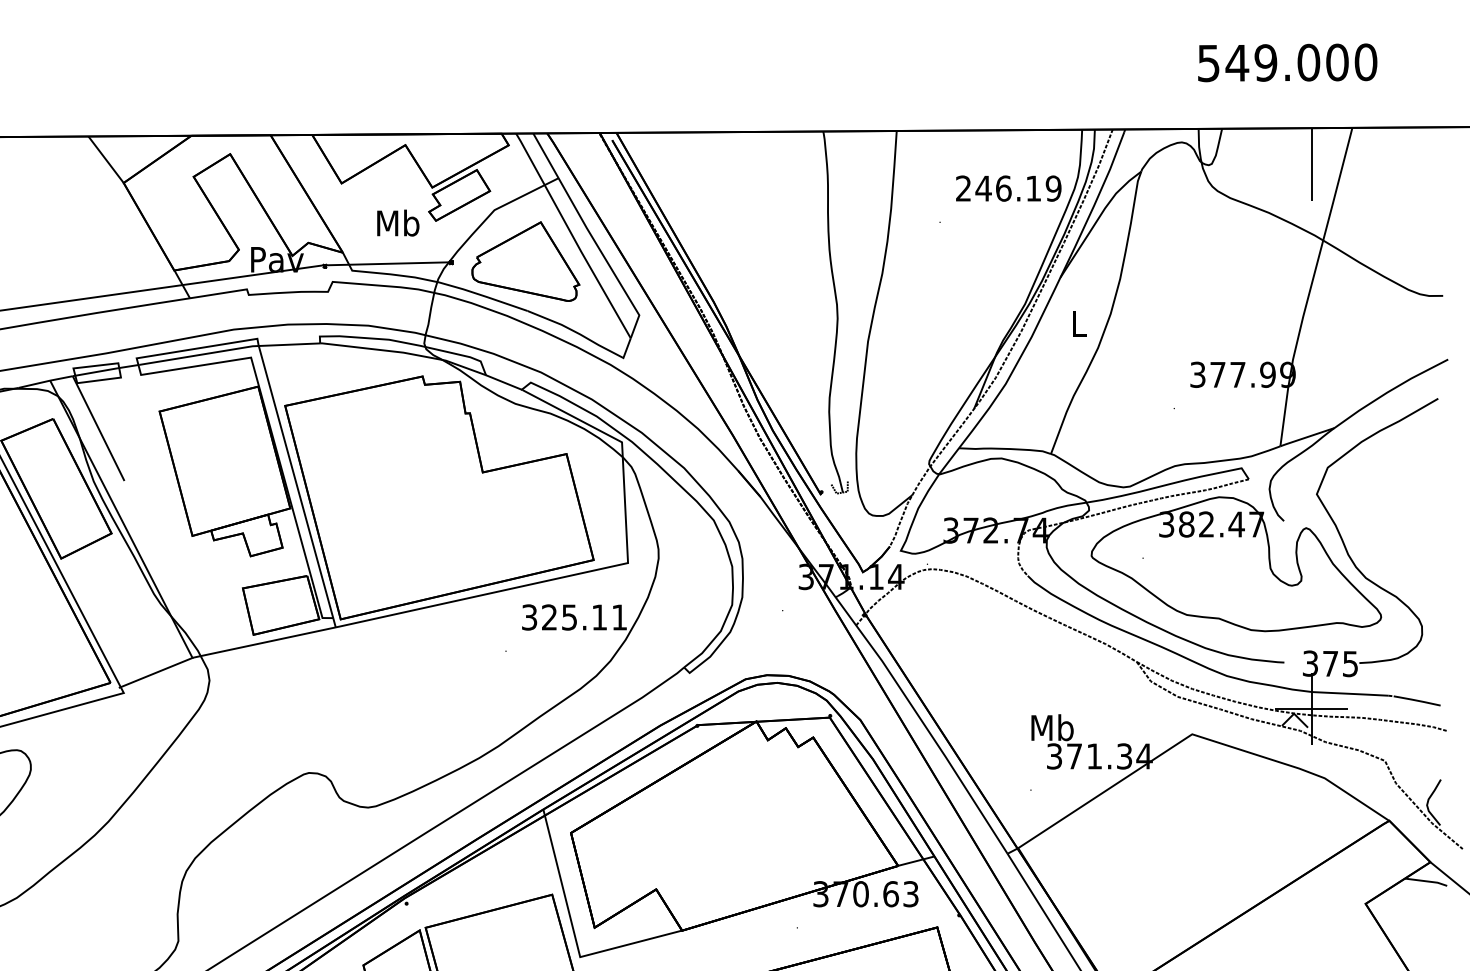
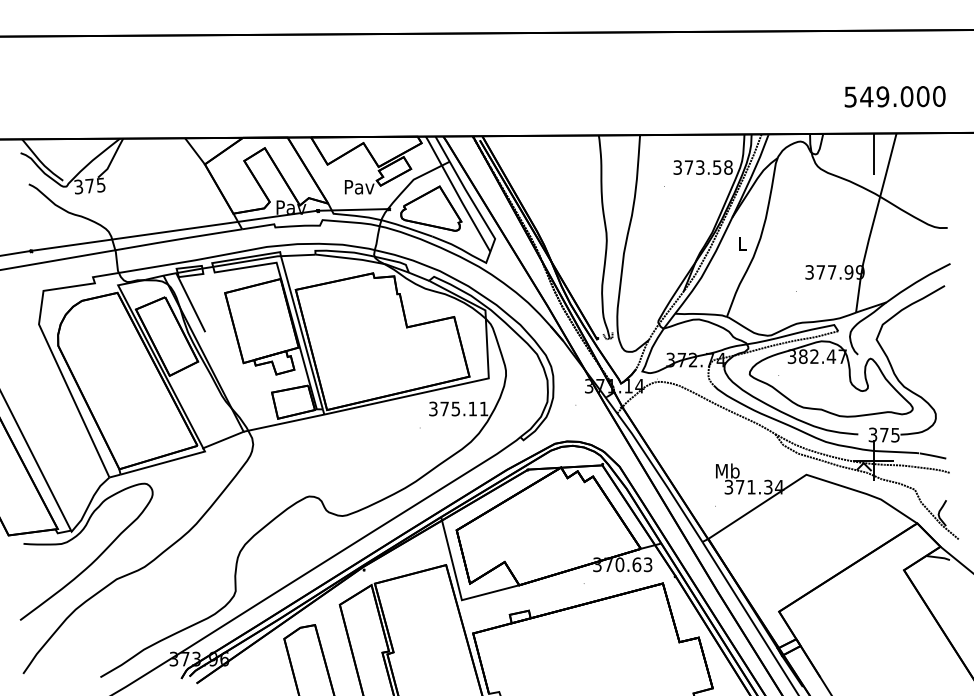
text: (1286, 62) -> (894, 96), moved
text: (1007, 188) -> (702, 167), 246.19 -> 373.58
text: (398, 222) -> (359, 186), Mb -> Pav
text: (549, 616) -> (444, 408), 325.11 -> 375.11

